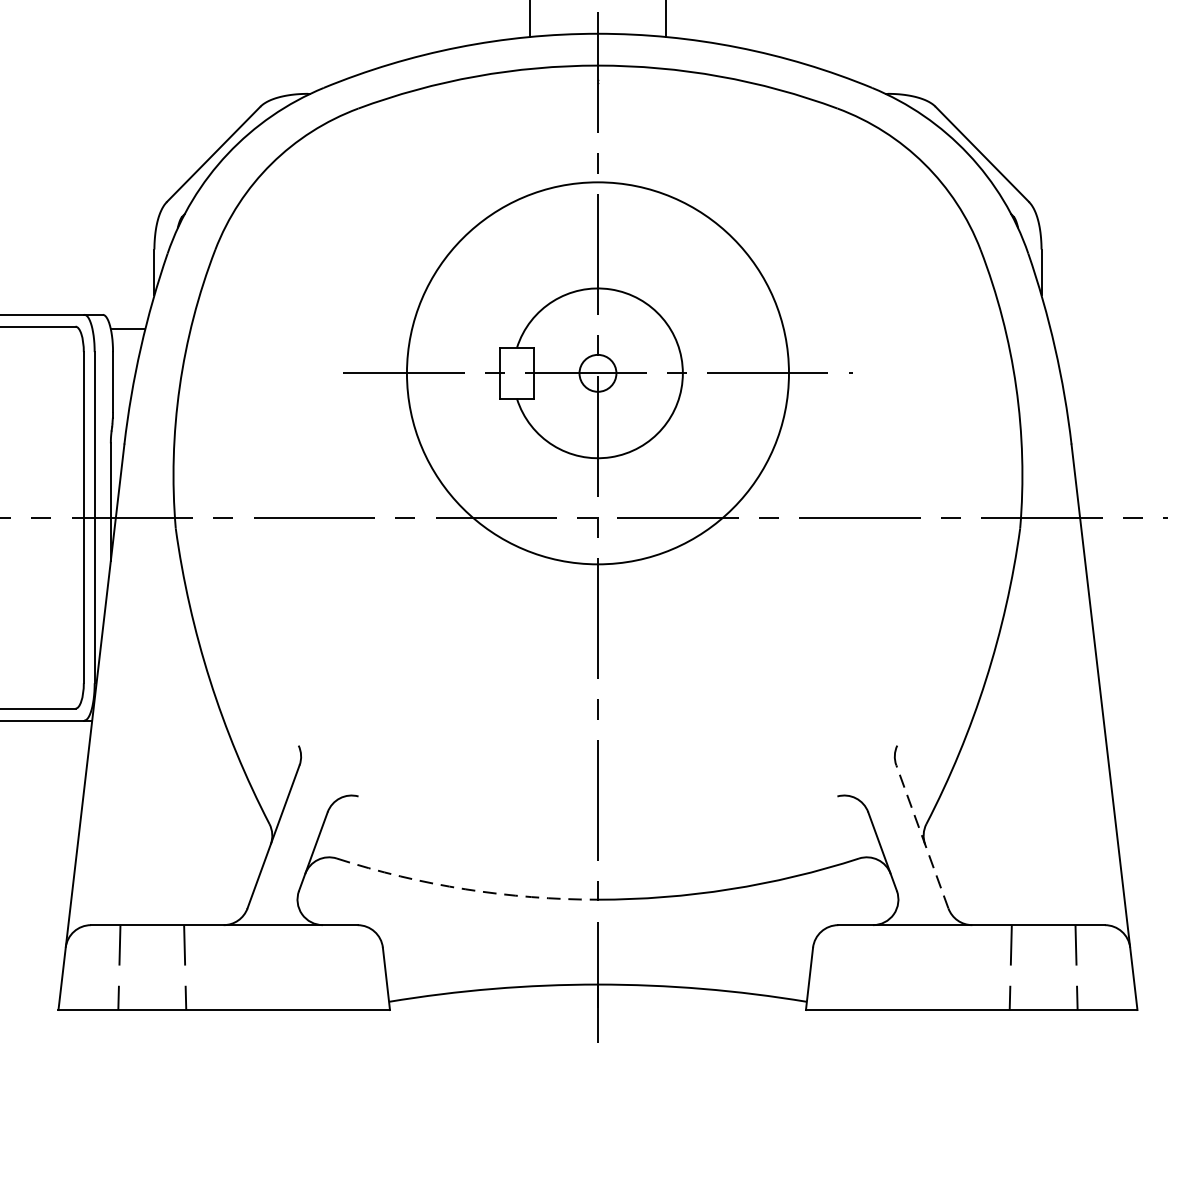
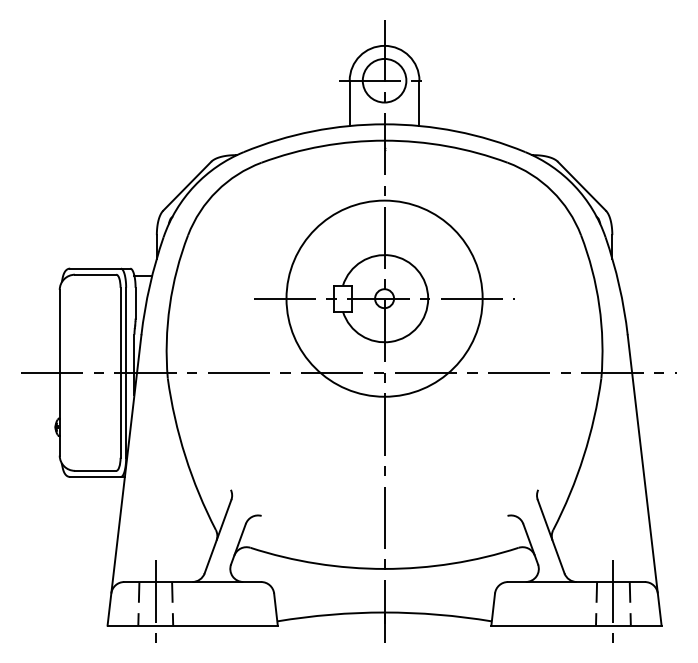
line: (921, 836) -> (550, 536), dashed -> solid
arc: (465, 889) -> (316, 563), dashed -> solid
line: (151, 966) -> (155, 603), added
line: (1043, 966) -> (613, 603), added

